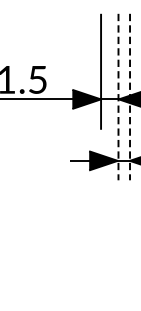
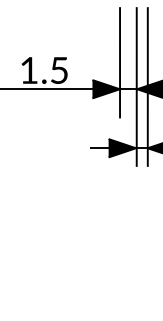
line: (118, 97) -> (136, 87), dashed -> solid
line: (129, 97) -> (147, 87), dashed -> solid

